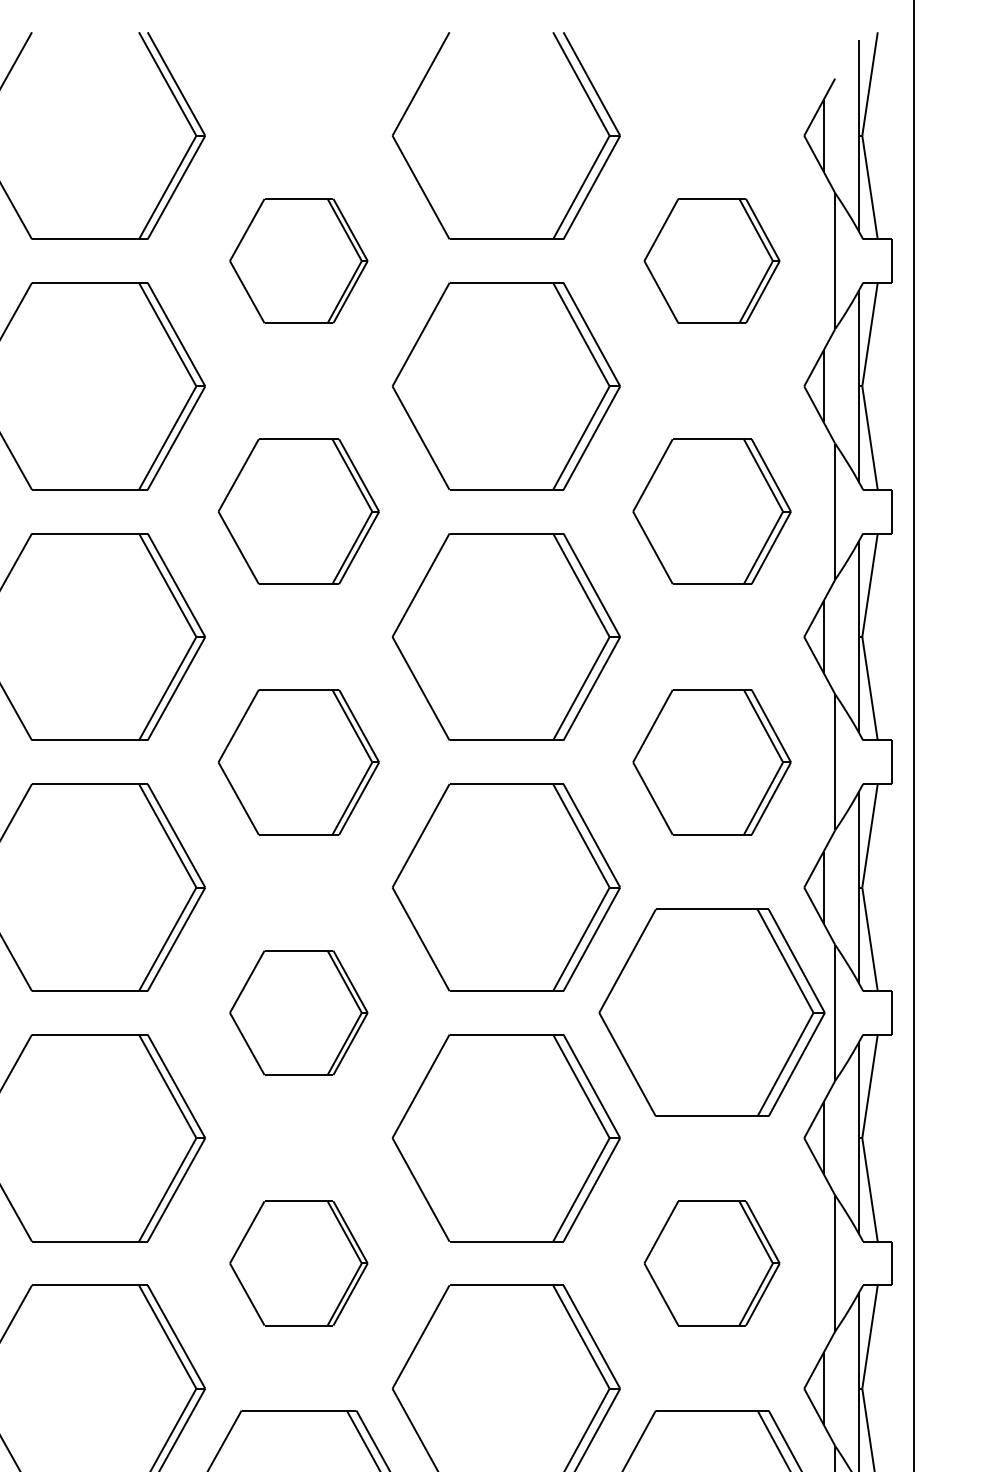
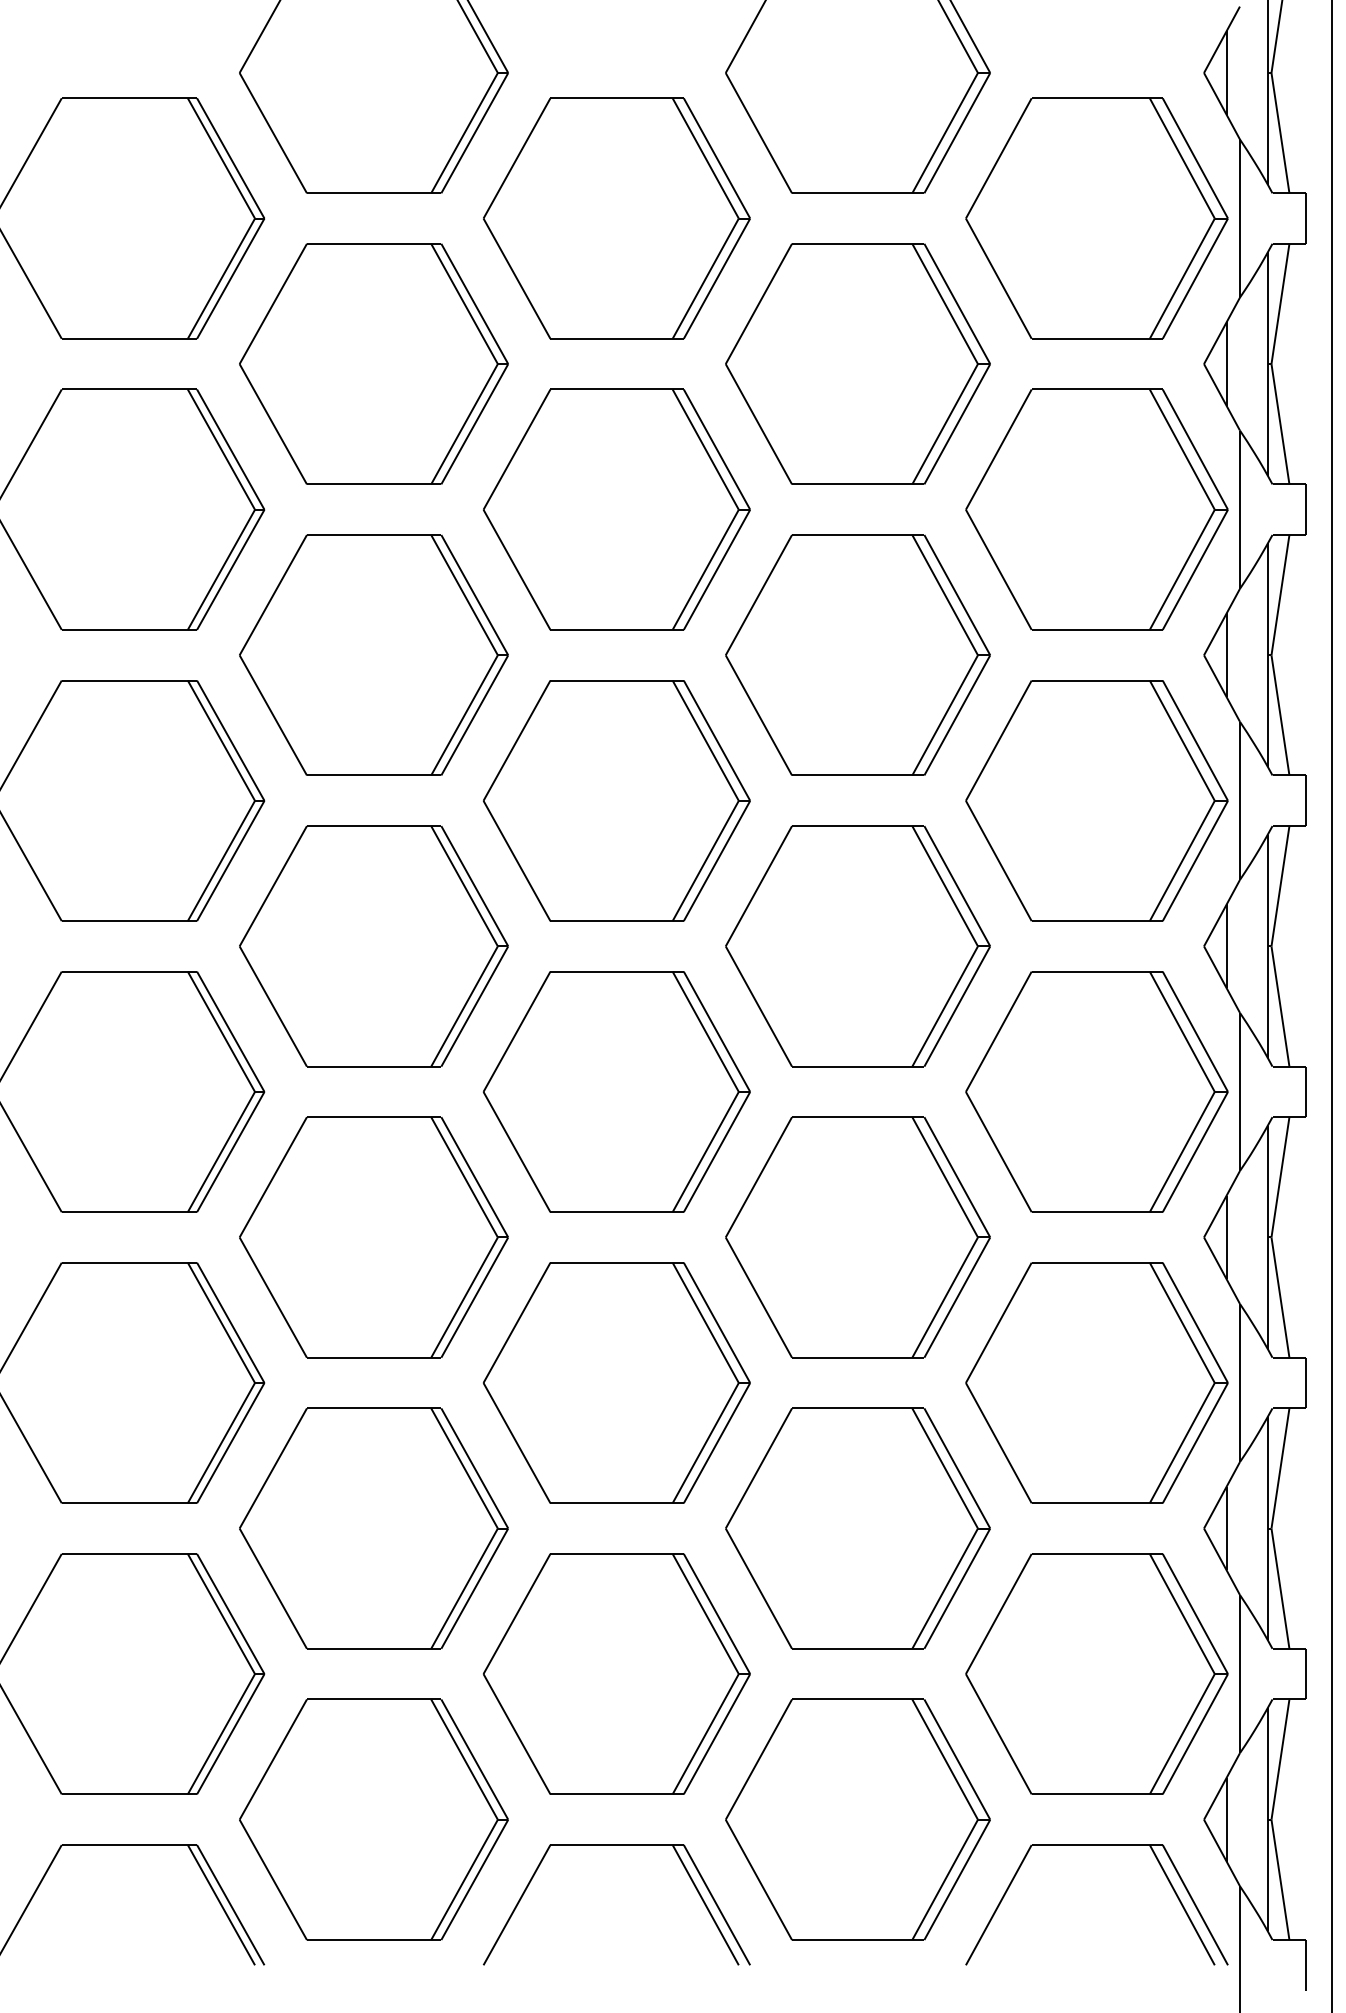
part: (298, 261) -> (616, 218), size x1.67
part: (711, 261) -> (1096, 218), size x1.67
part: (298, 511) -> (616, 509), size x1.43
part: (711, 511) -> (1096, 509), size x1.43
part: (298, 762) -> (616, 800), size x1.43
part: (711, 762) -> (1096, 800), size x1.43
part: (298, 1012) -> (616, 1091), size x1.67
part: (298, 1263) -> (616, 1382), size x1.67
part: (711, 1263) -> (1096, 1382), size x1.67

